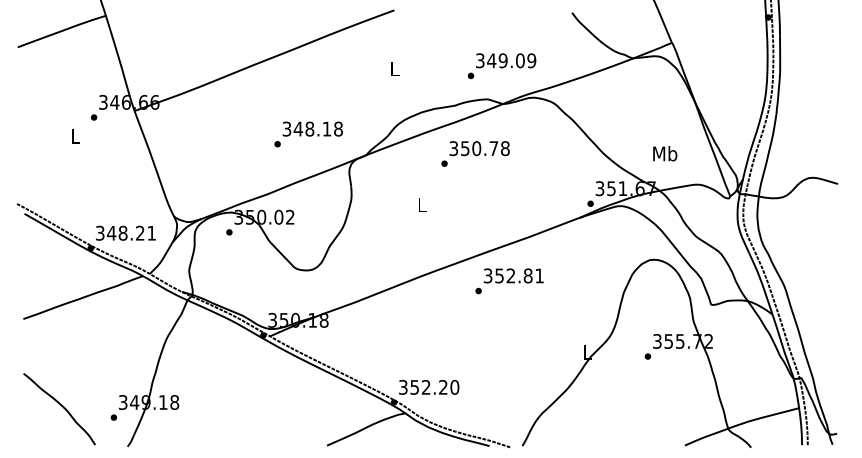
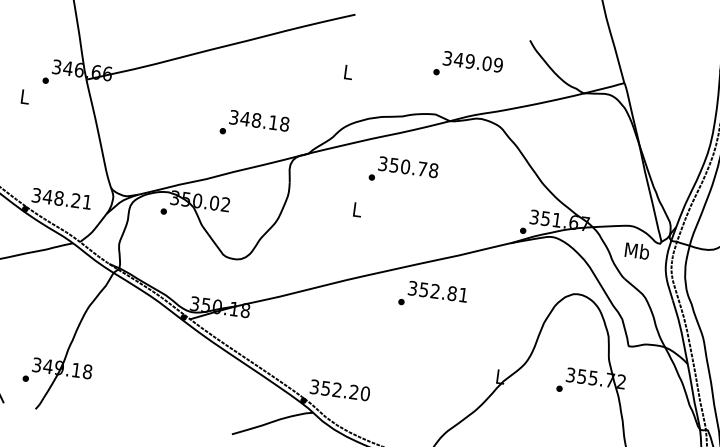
text: (501, 65) -> (467, 65), moved
text: (475, 153) -> (403, 171), moved
text: (665, 153) -> (637, 250), moved

